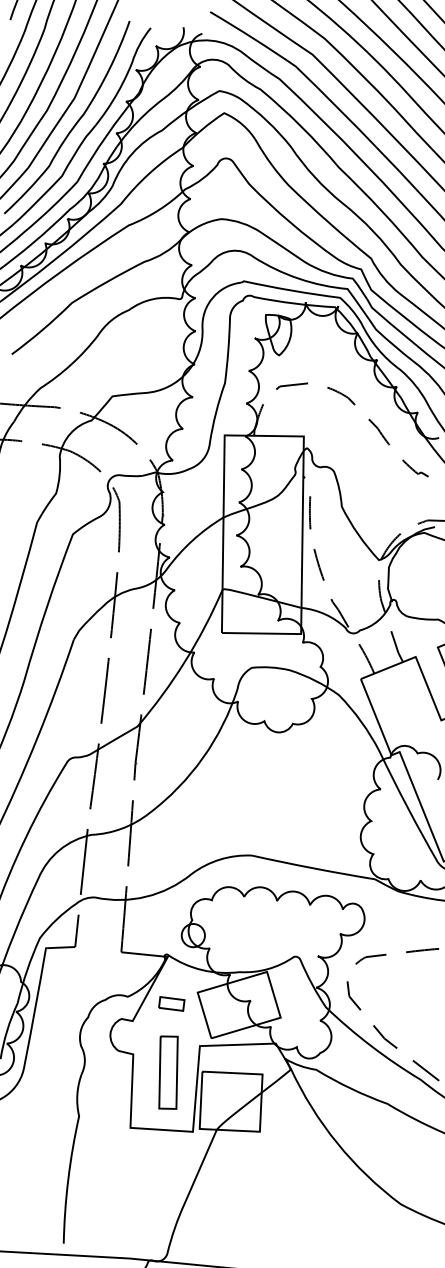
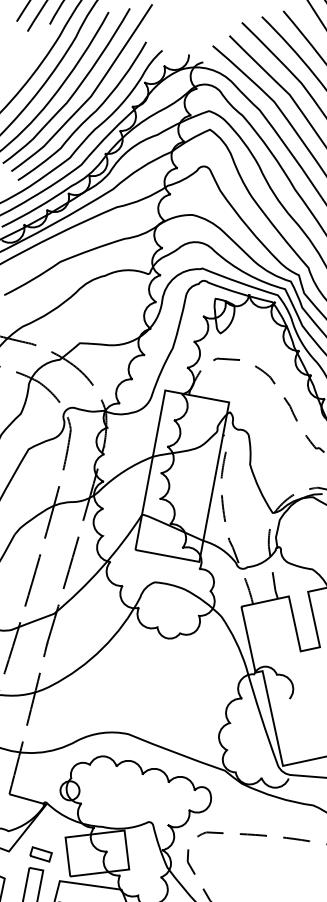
part: (171, 1003) -> (40, 854), moved

